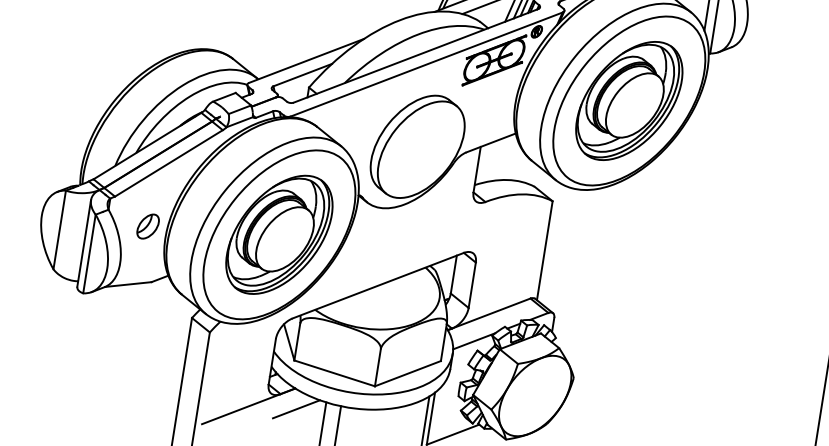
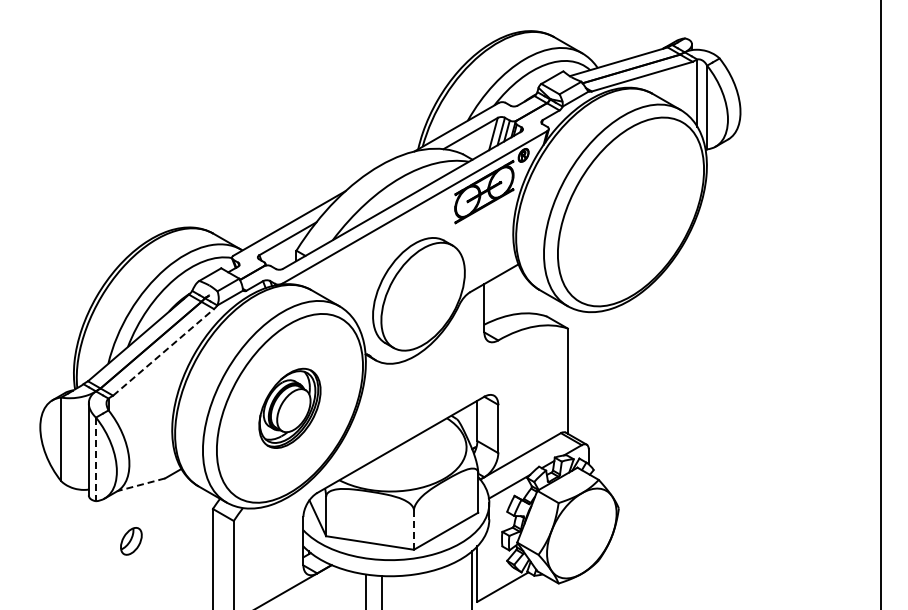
part: (628, 100) -> (630, 211), removed
line: (168, 163) -> (163, 352), solid -> dashed
part: (148, 226) -> (131, 541), moved
part: (278, 234) -> (289, 408), size x0.6
line: (89, 254) -> (96, 459), solid -> dashed
line: (128, 284) -> (141, 484), solid -> dashed
line: (377, 368) -> (413, 530), solid -> dashed
line: (296, 409) -> (336, 586), removed

